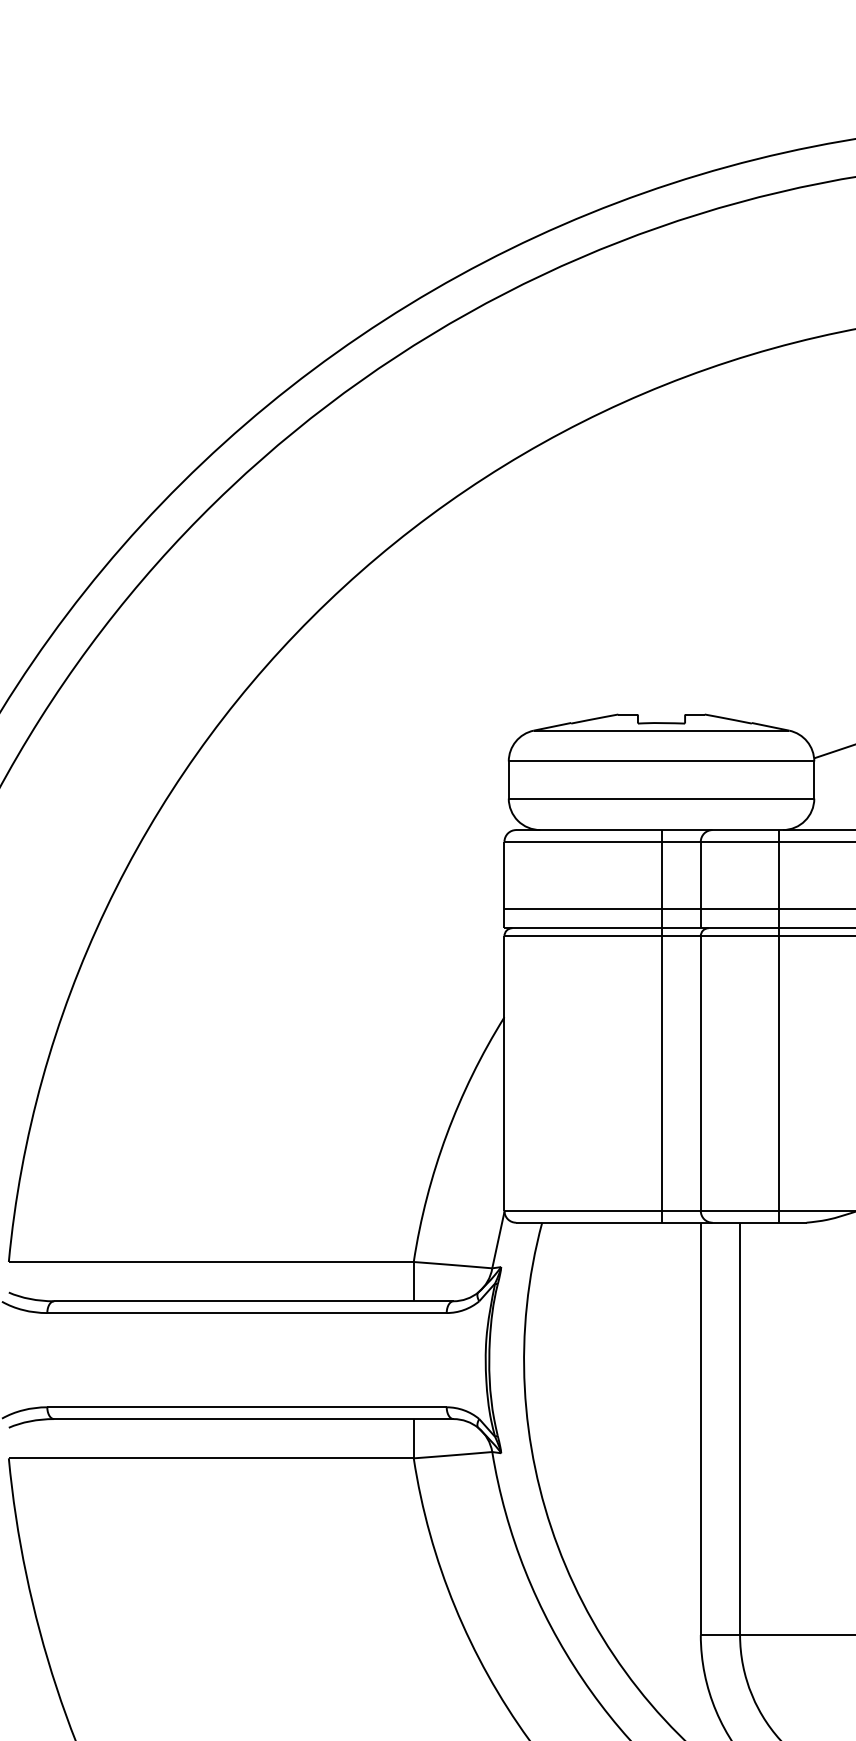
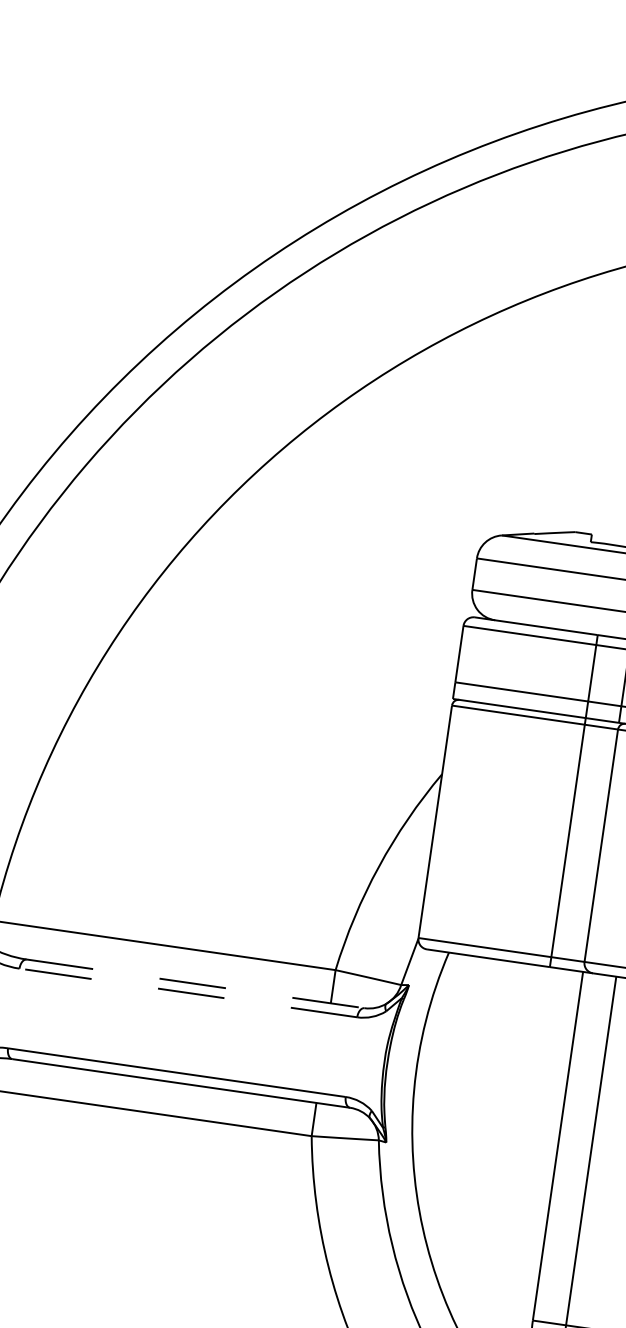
line: (253, 1301) -> (195, 984), solid -> dashed
line: (247, 1313) -> (188, 993), solid -> dashed

